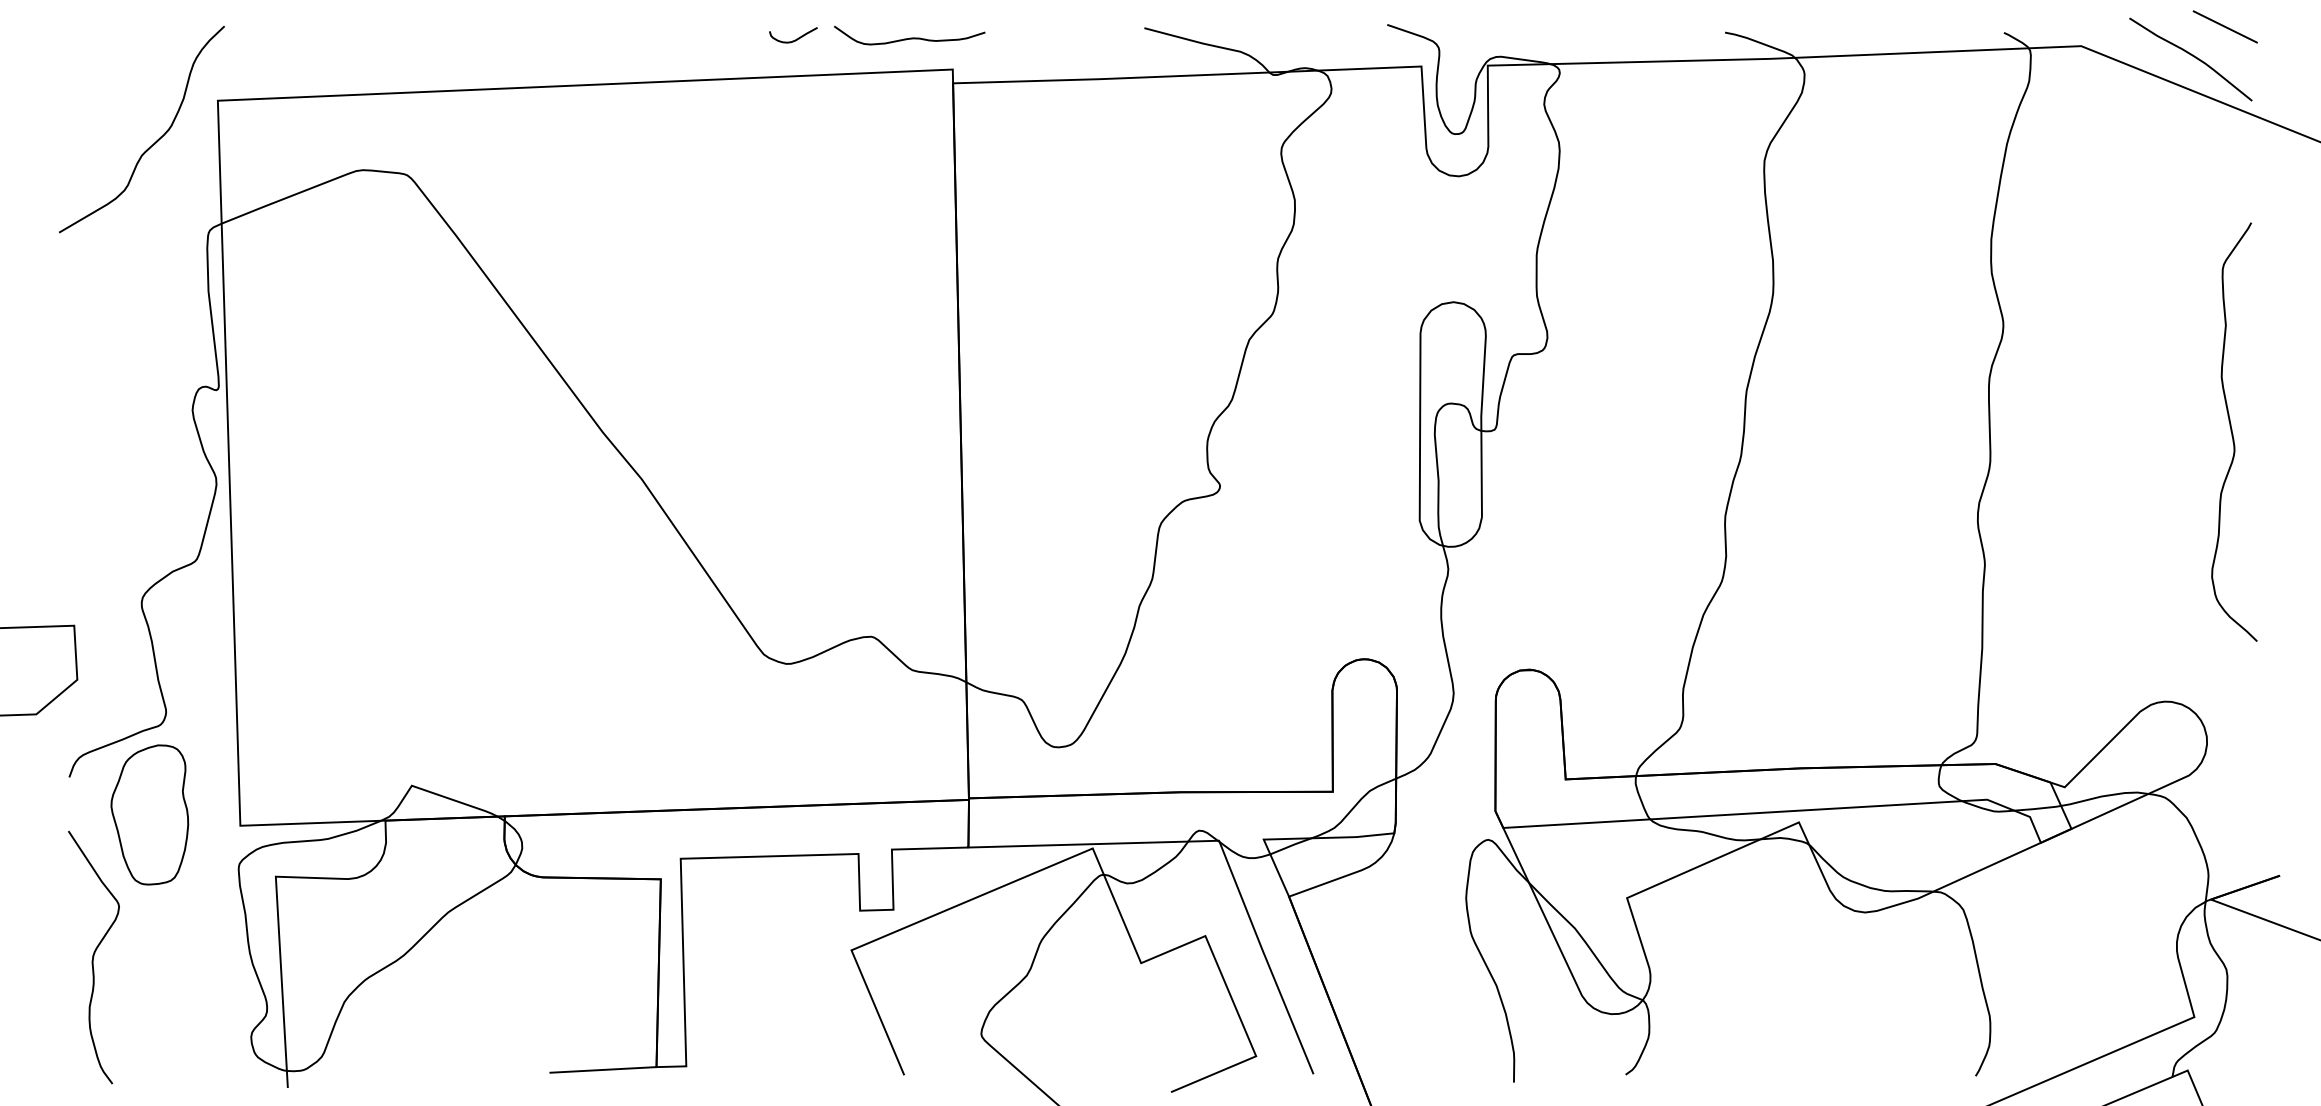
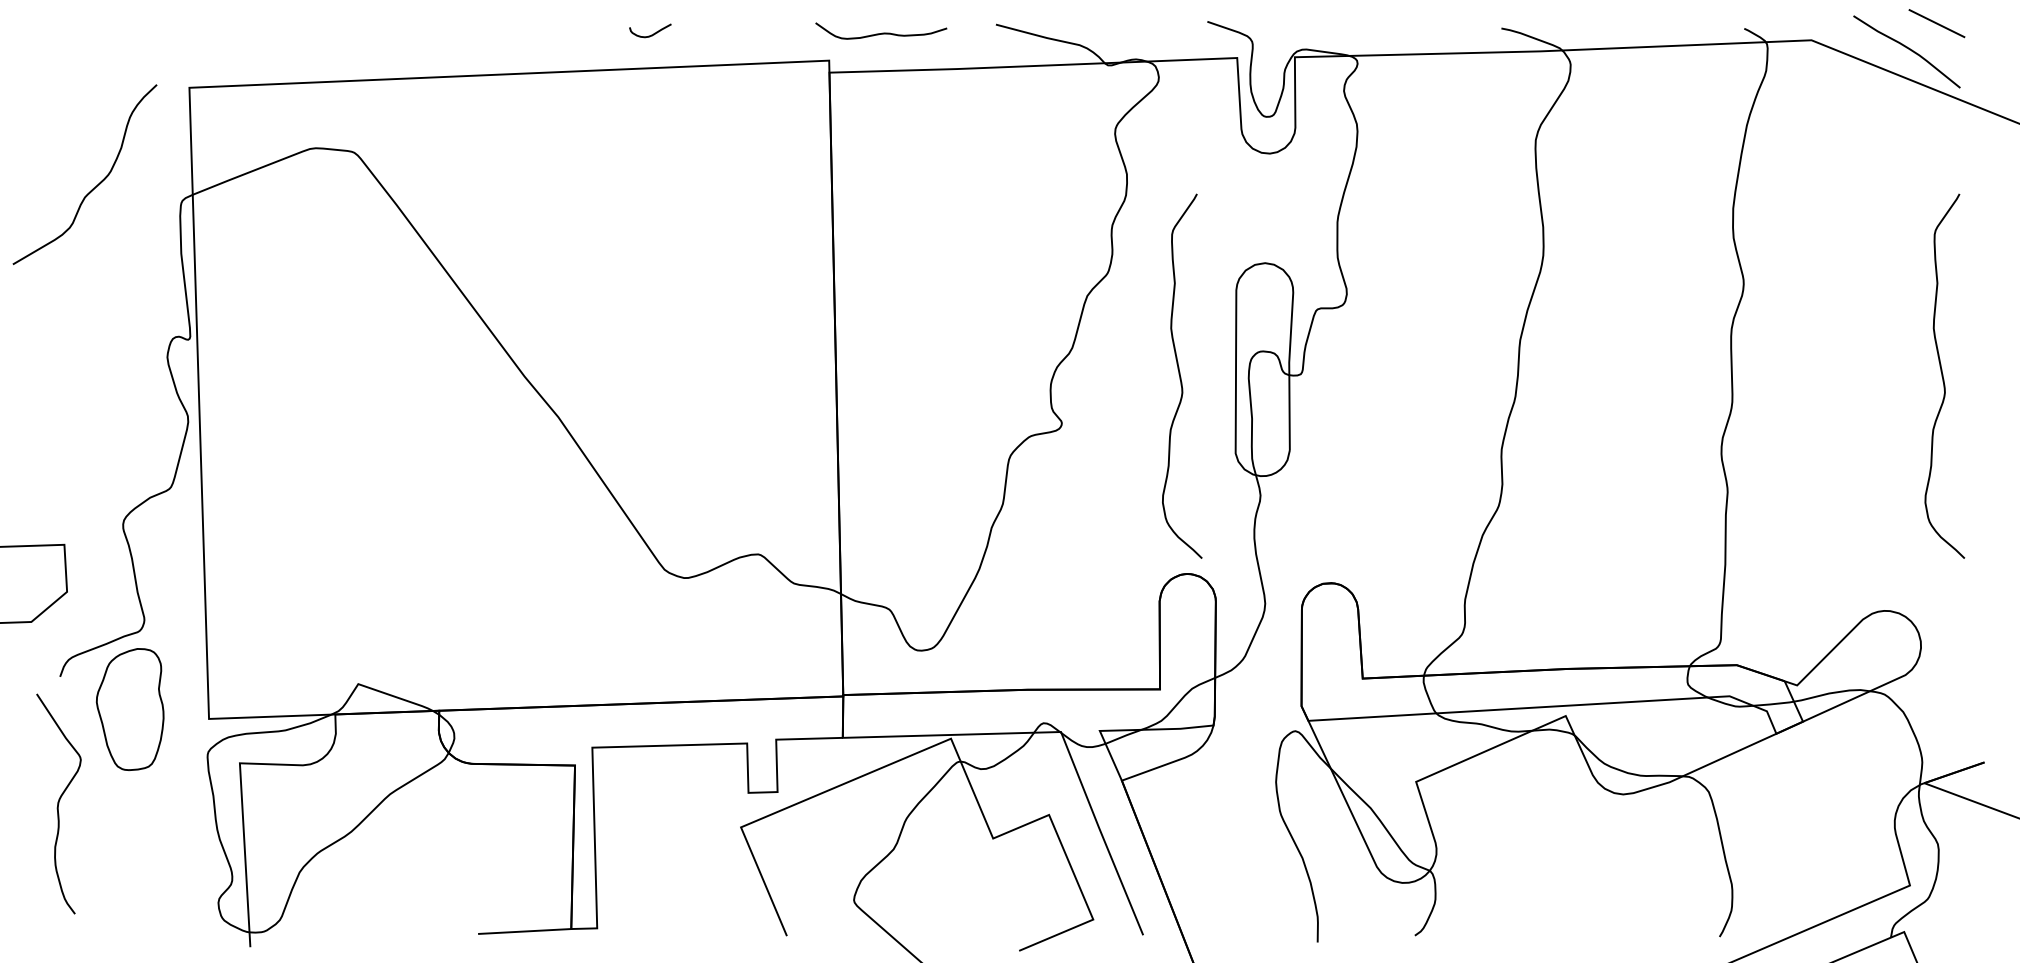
curve: (909, 37) -> (881, 32), moved
curve: (796, 38) -> (653, 33), moved
curve: (154, 142) -> (95, 185), moved
curve: (1356, 431) -> (1180, 375), added
curve: (93, 957) -> (58, 804), moved

